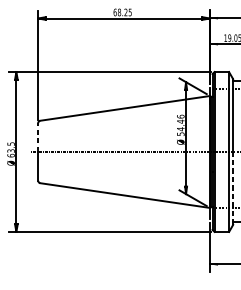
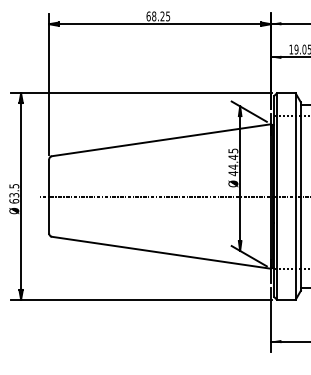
text: (180, 125) -> (233, 162), 54.46 -> 44.45
line: (38, 138) -> (49, 178), dashed -> solid
line: (232, 188) -> (300, 243), dashed -> solid

